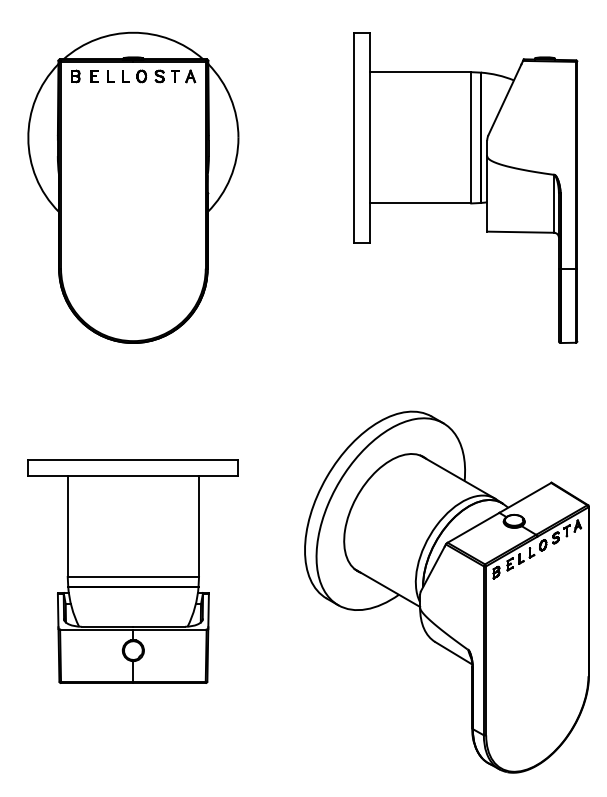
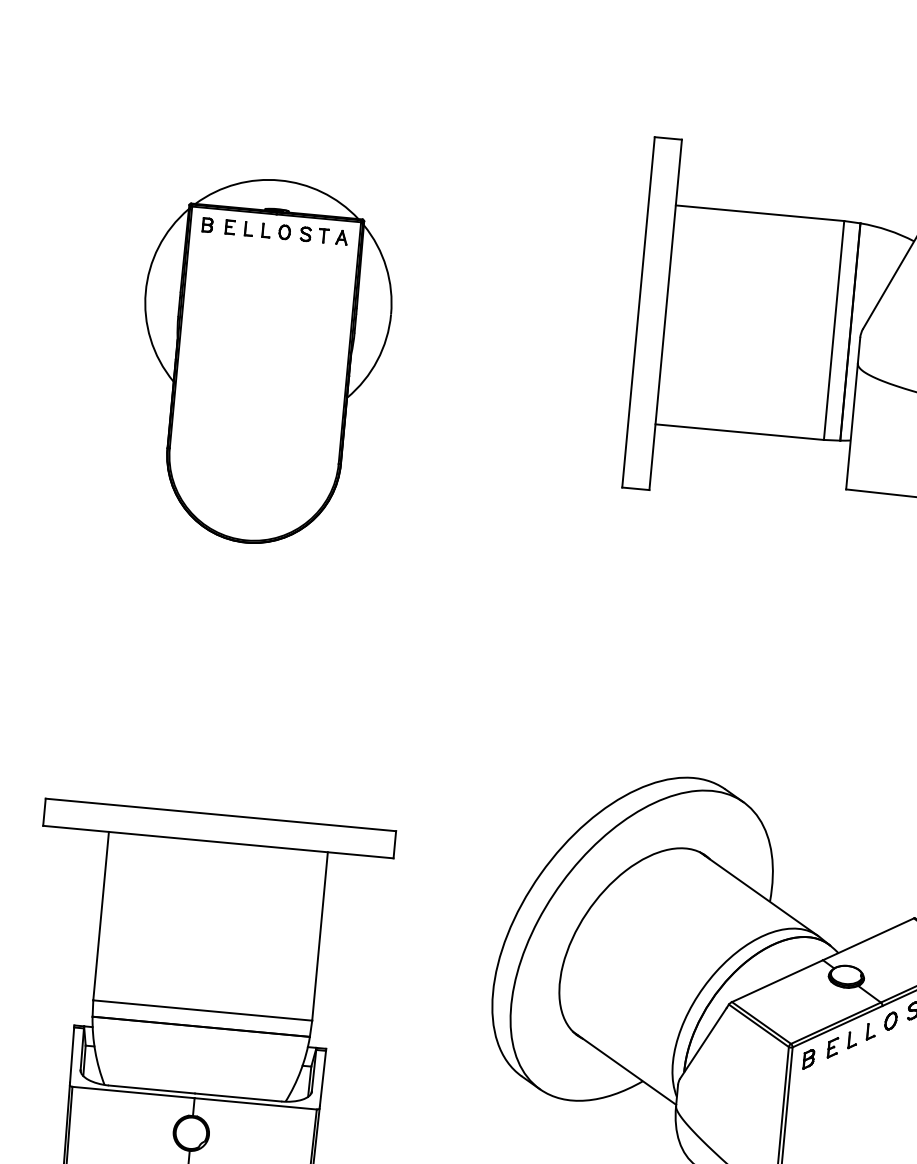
part: (133, 187) -> (263, 361), size x0.7

